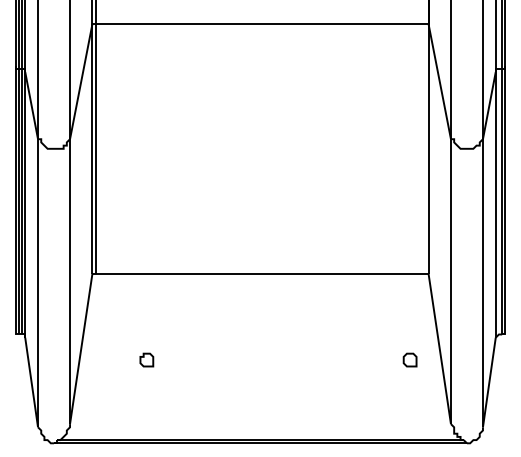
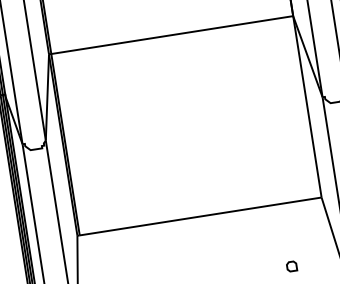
part: (409, 359) -> (291, 266), moved

